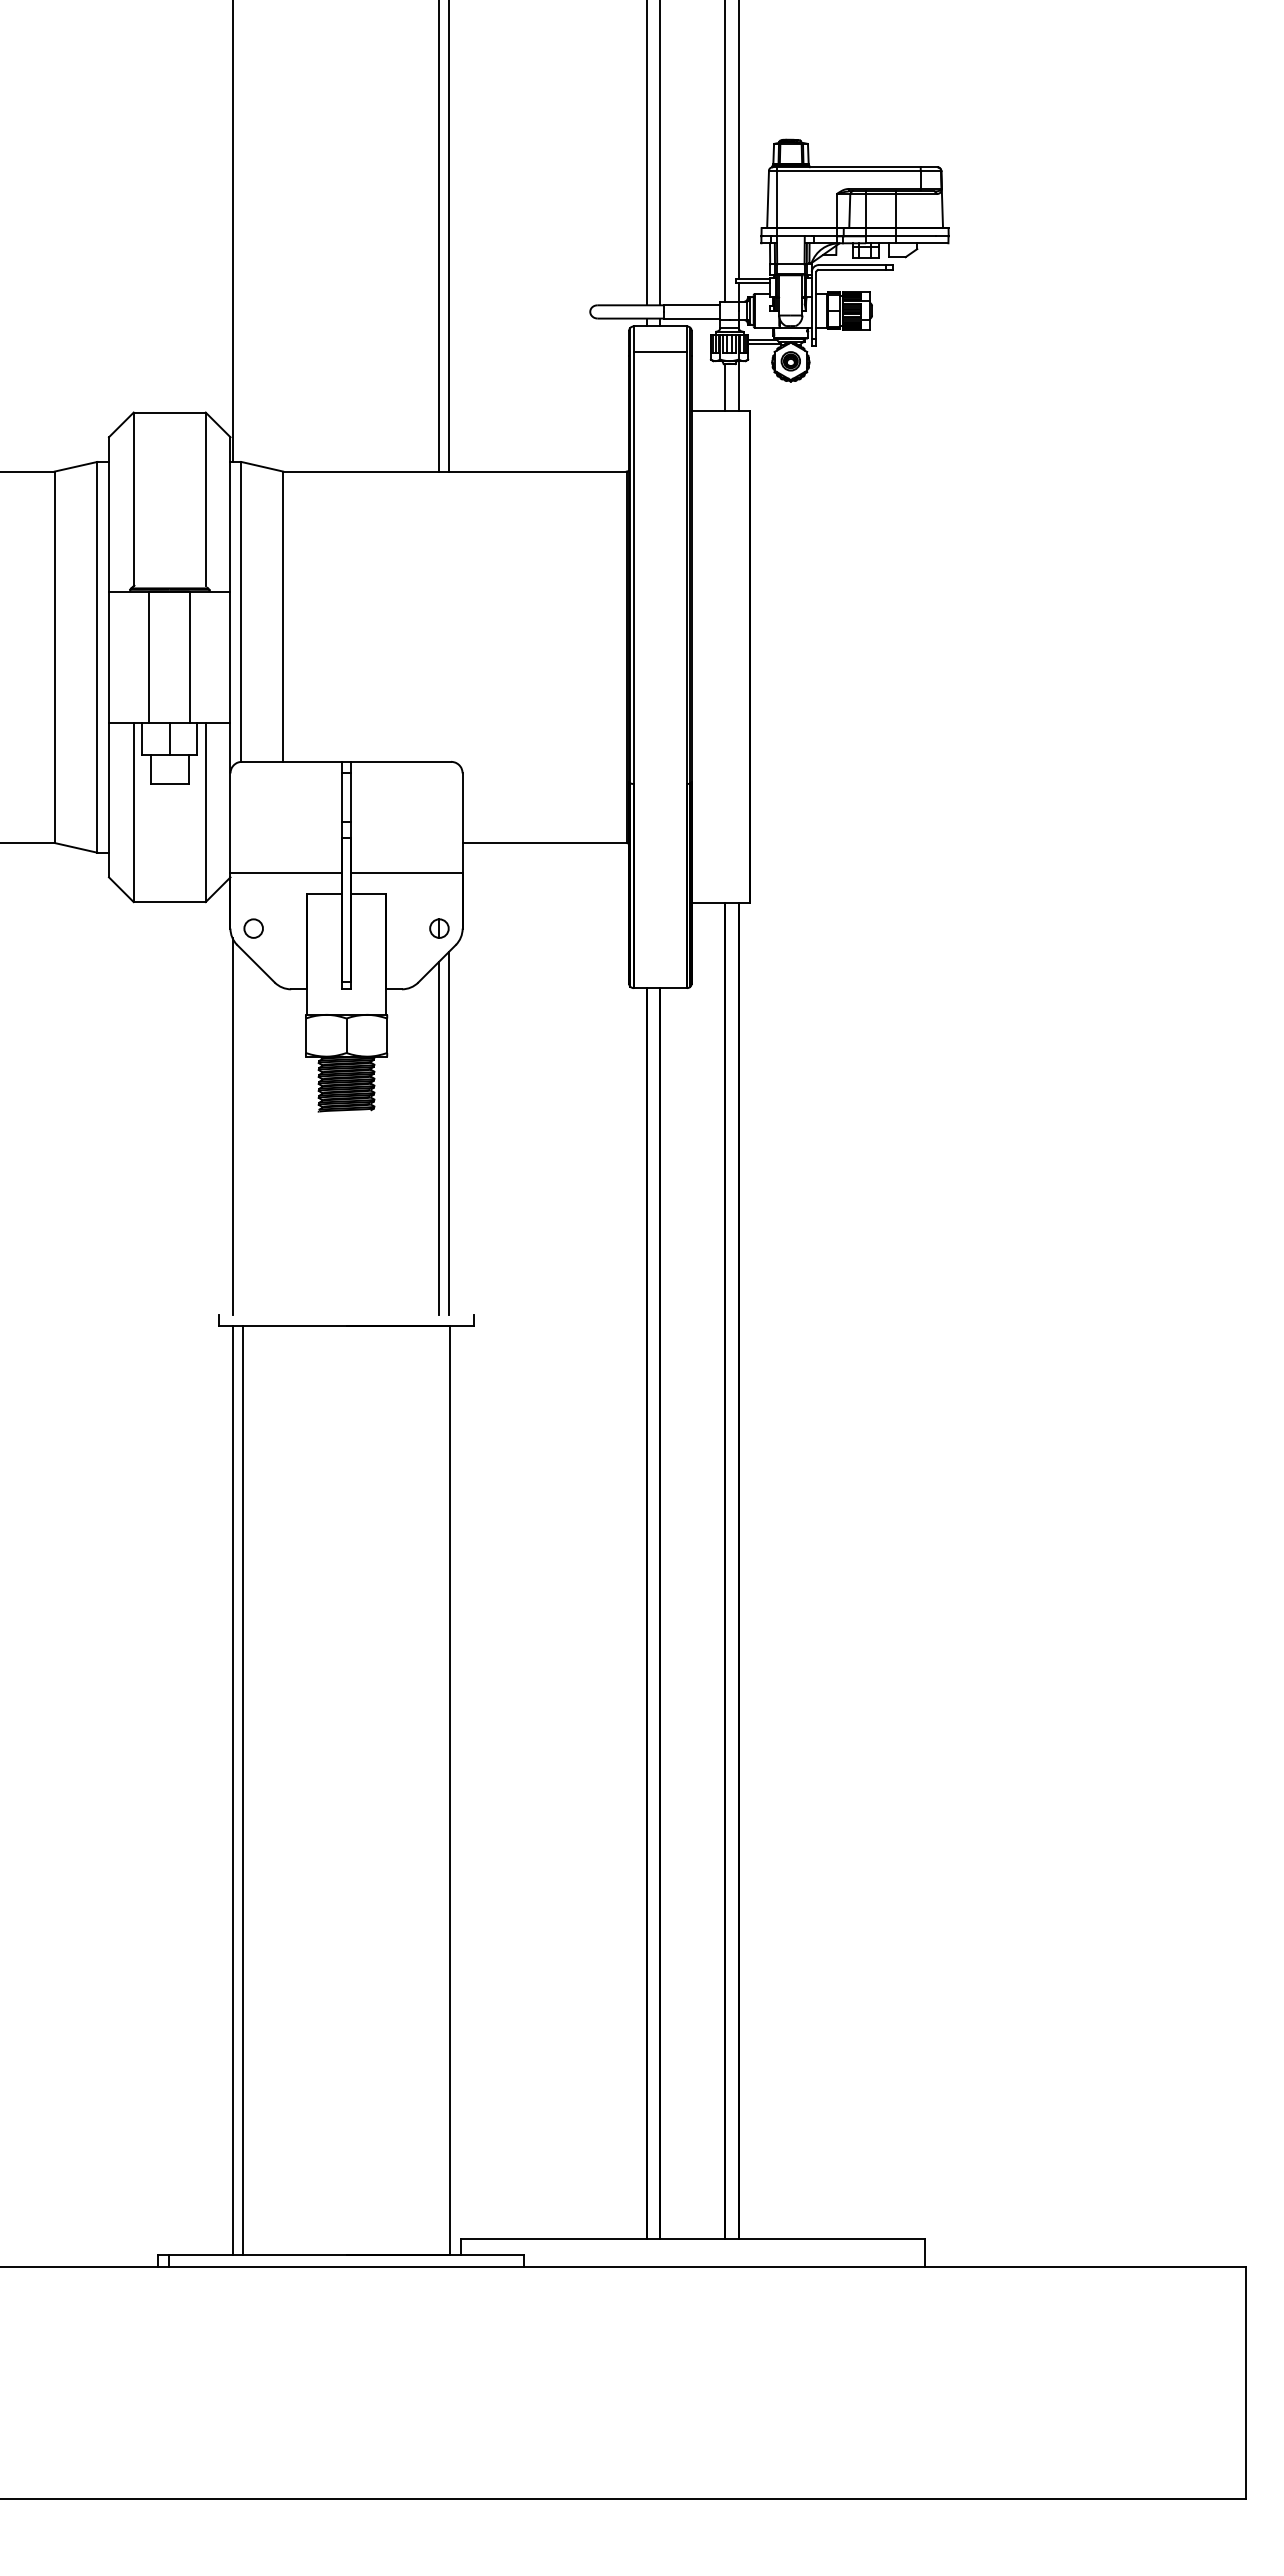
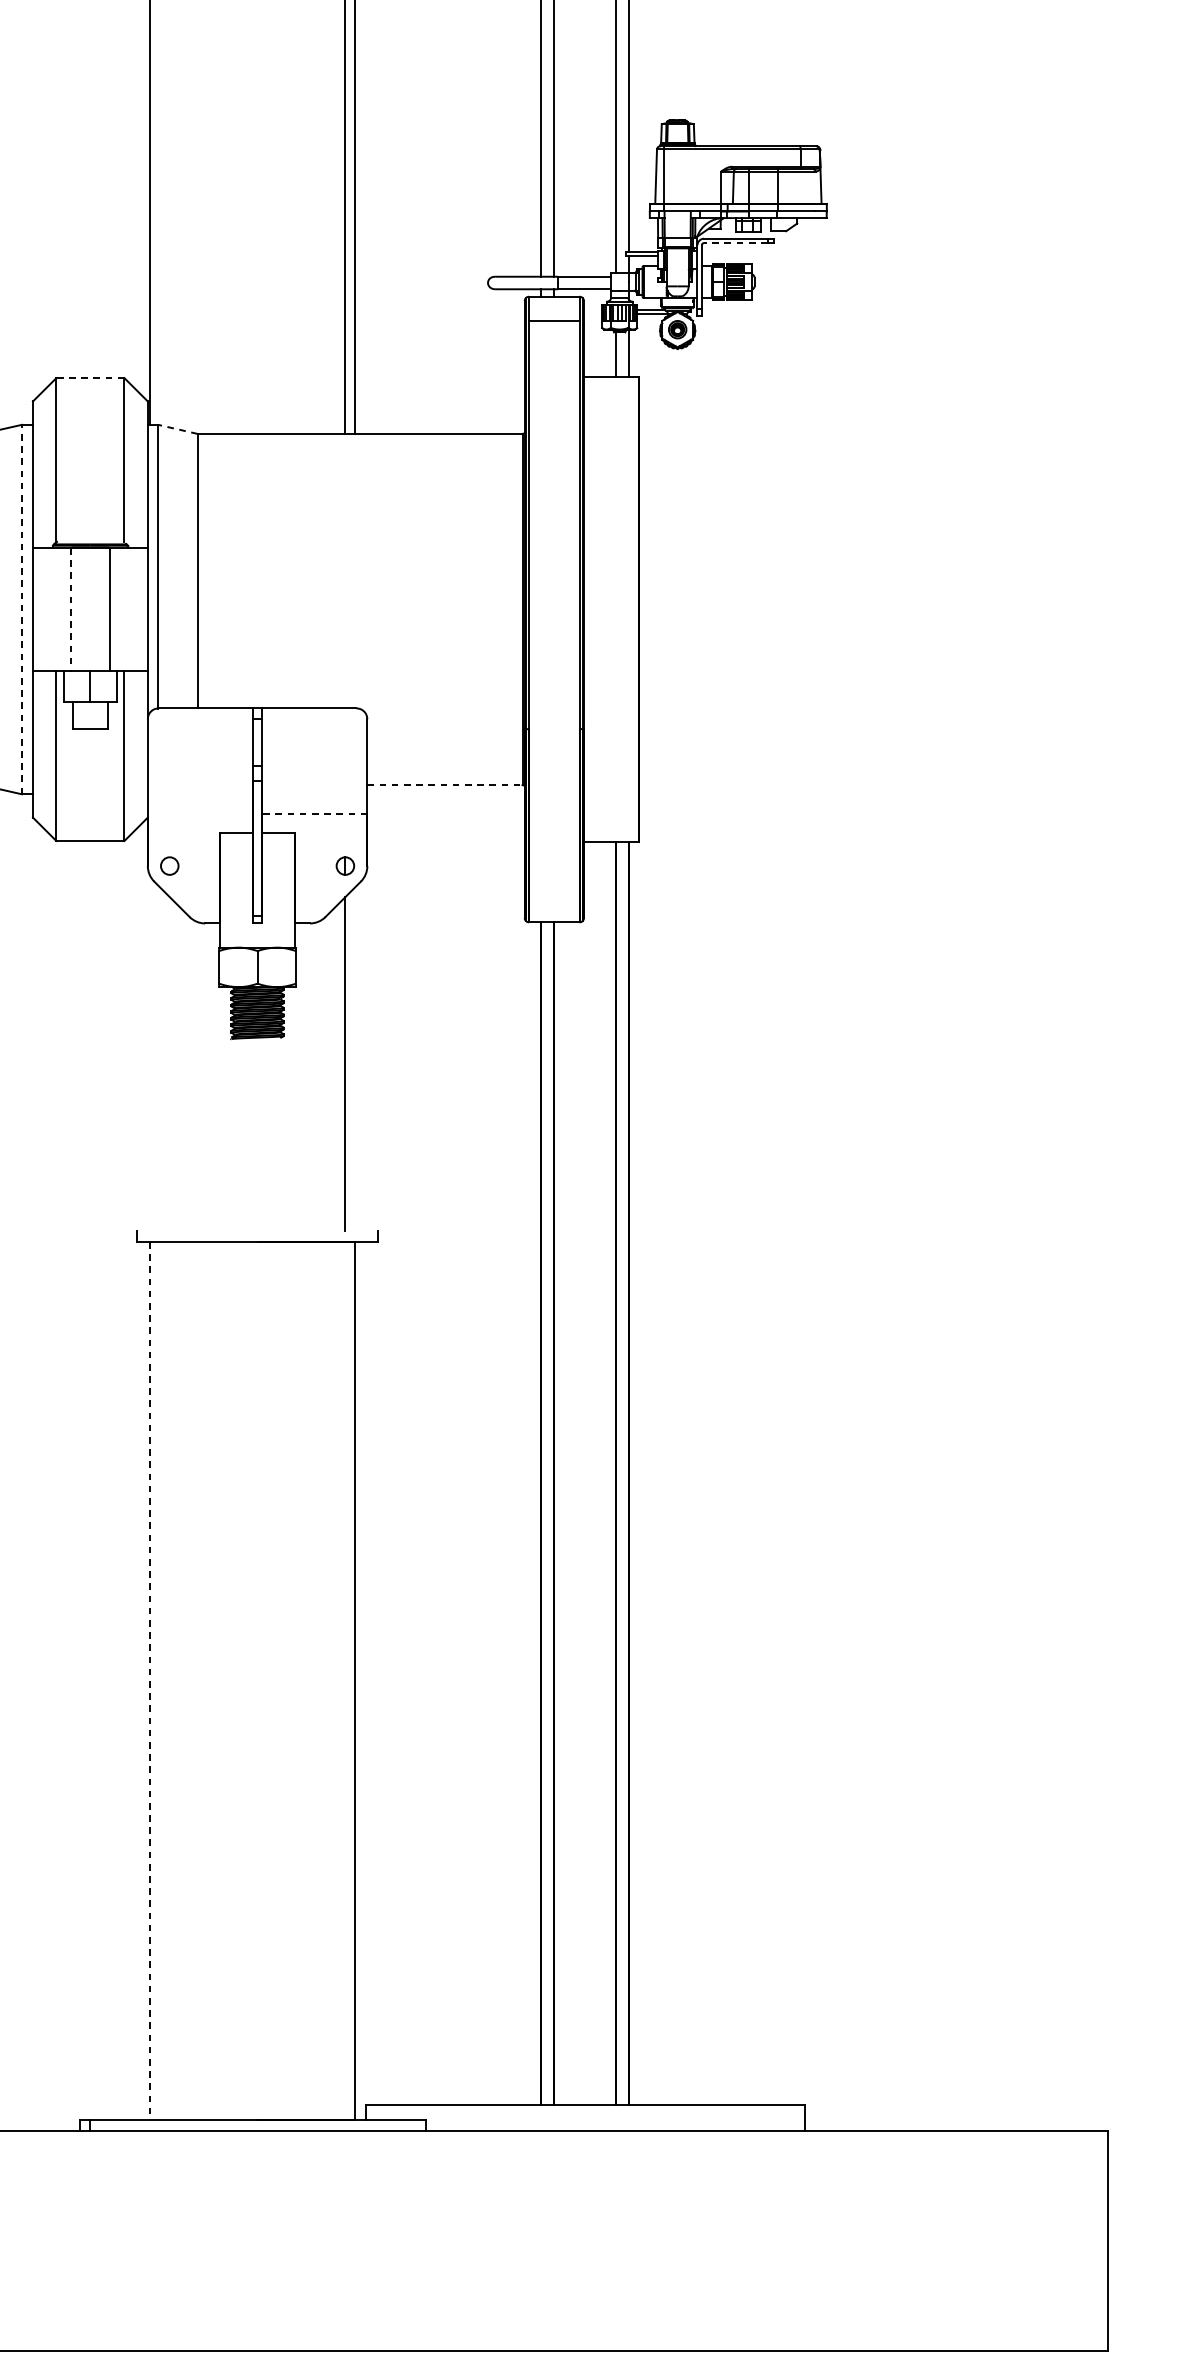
line: (852, 269) -> (735, 242), solid -> dashed
line: (169, 412) -> (90, 378), solid -> dashed
line: (261, 466) -> (177, 429), solid -> dashed
line: (97, 656) -> (22, 608), solid -> dashed
line: (149, 657) -> (71, 609), solid -> dashed
line: (545, 843) -> (445, 785), solid -> dashed
line: (285, 873) -> (199, 813), removed
line: (406, 873) -> (314, 813), solid -> dashed
line: (232, 1126) -> (149, 1053), removed
line: (449, 1132) -> (354, 1058), removed
line: (243, 1790) -> (160, 1680), removed
line: (232, 1791) -> (149, 1681), solid -> dashed

